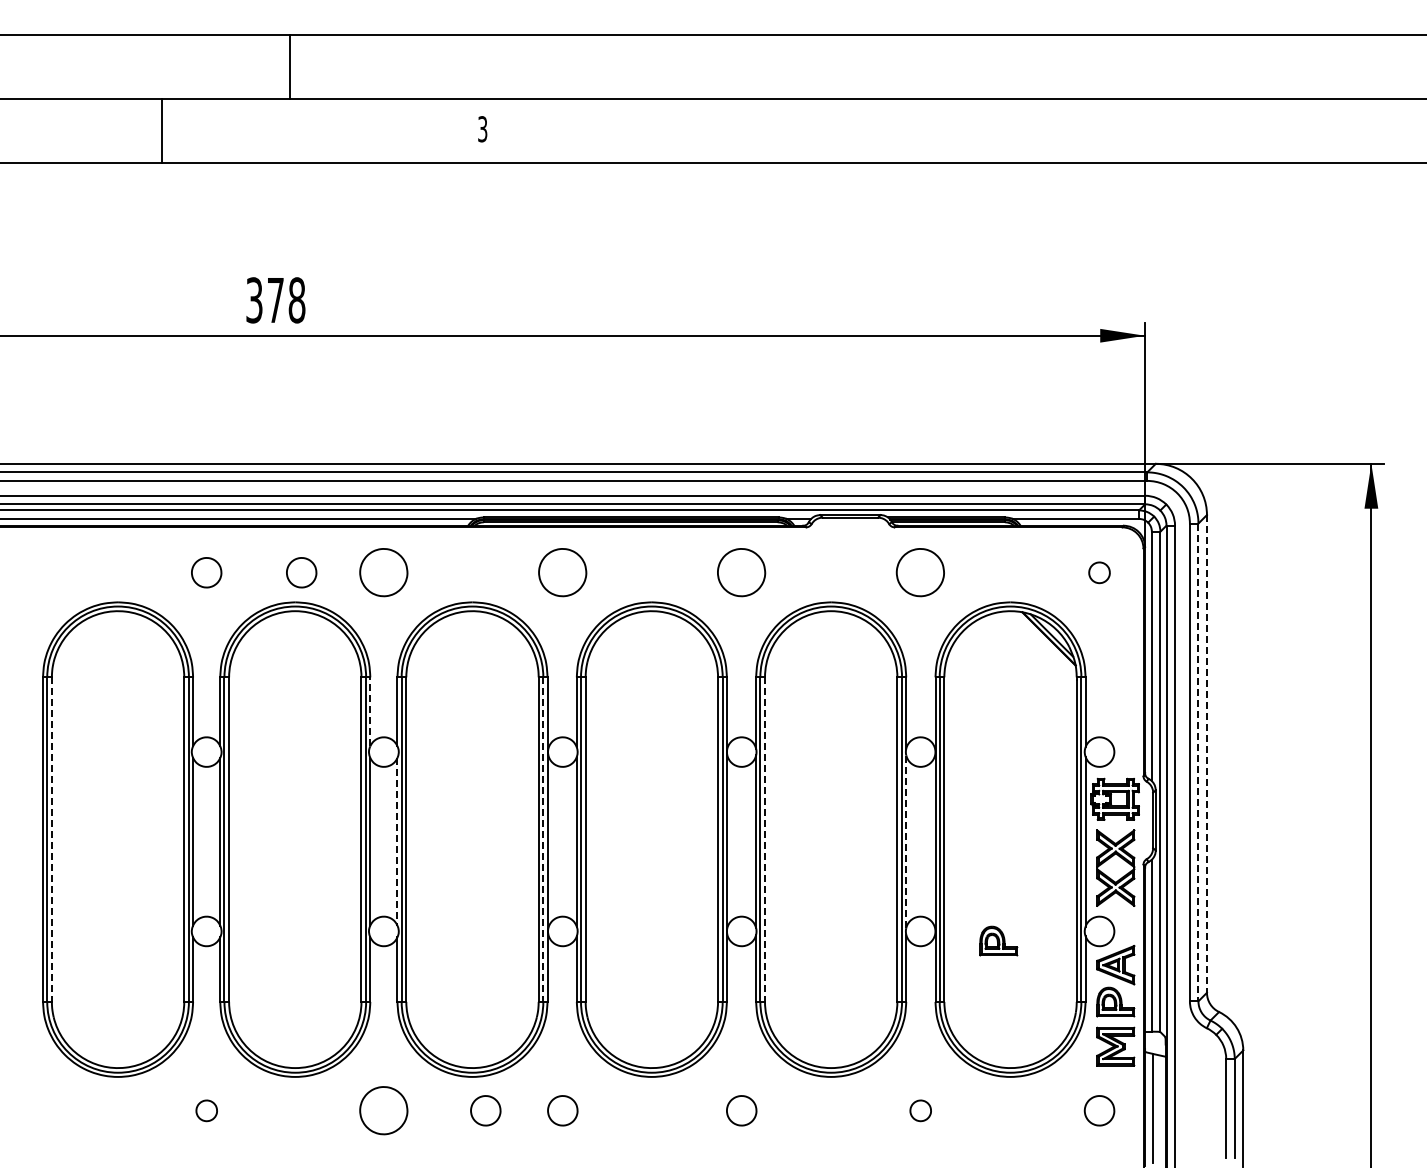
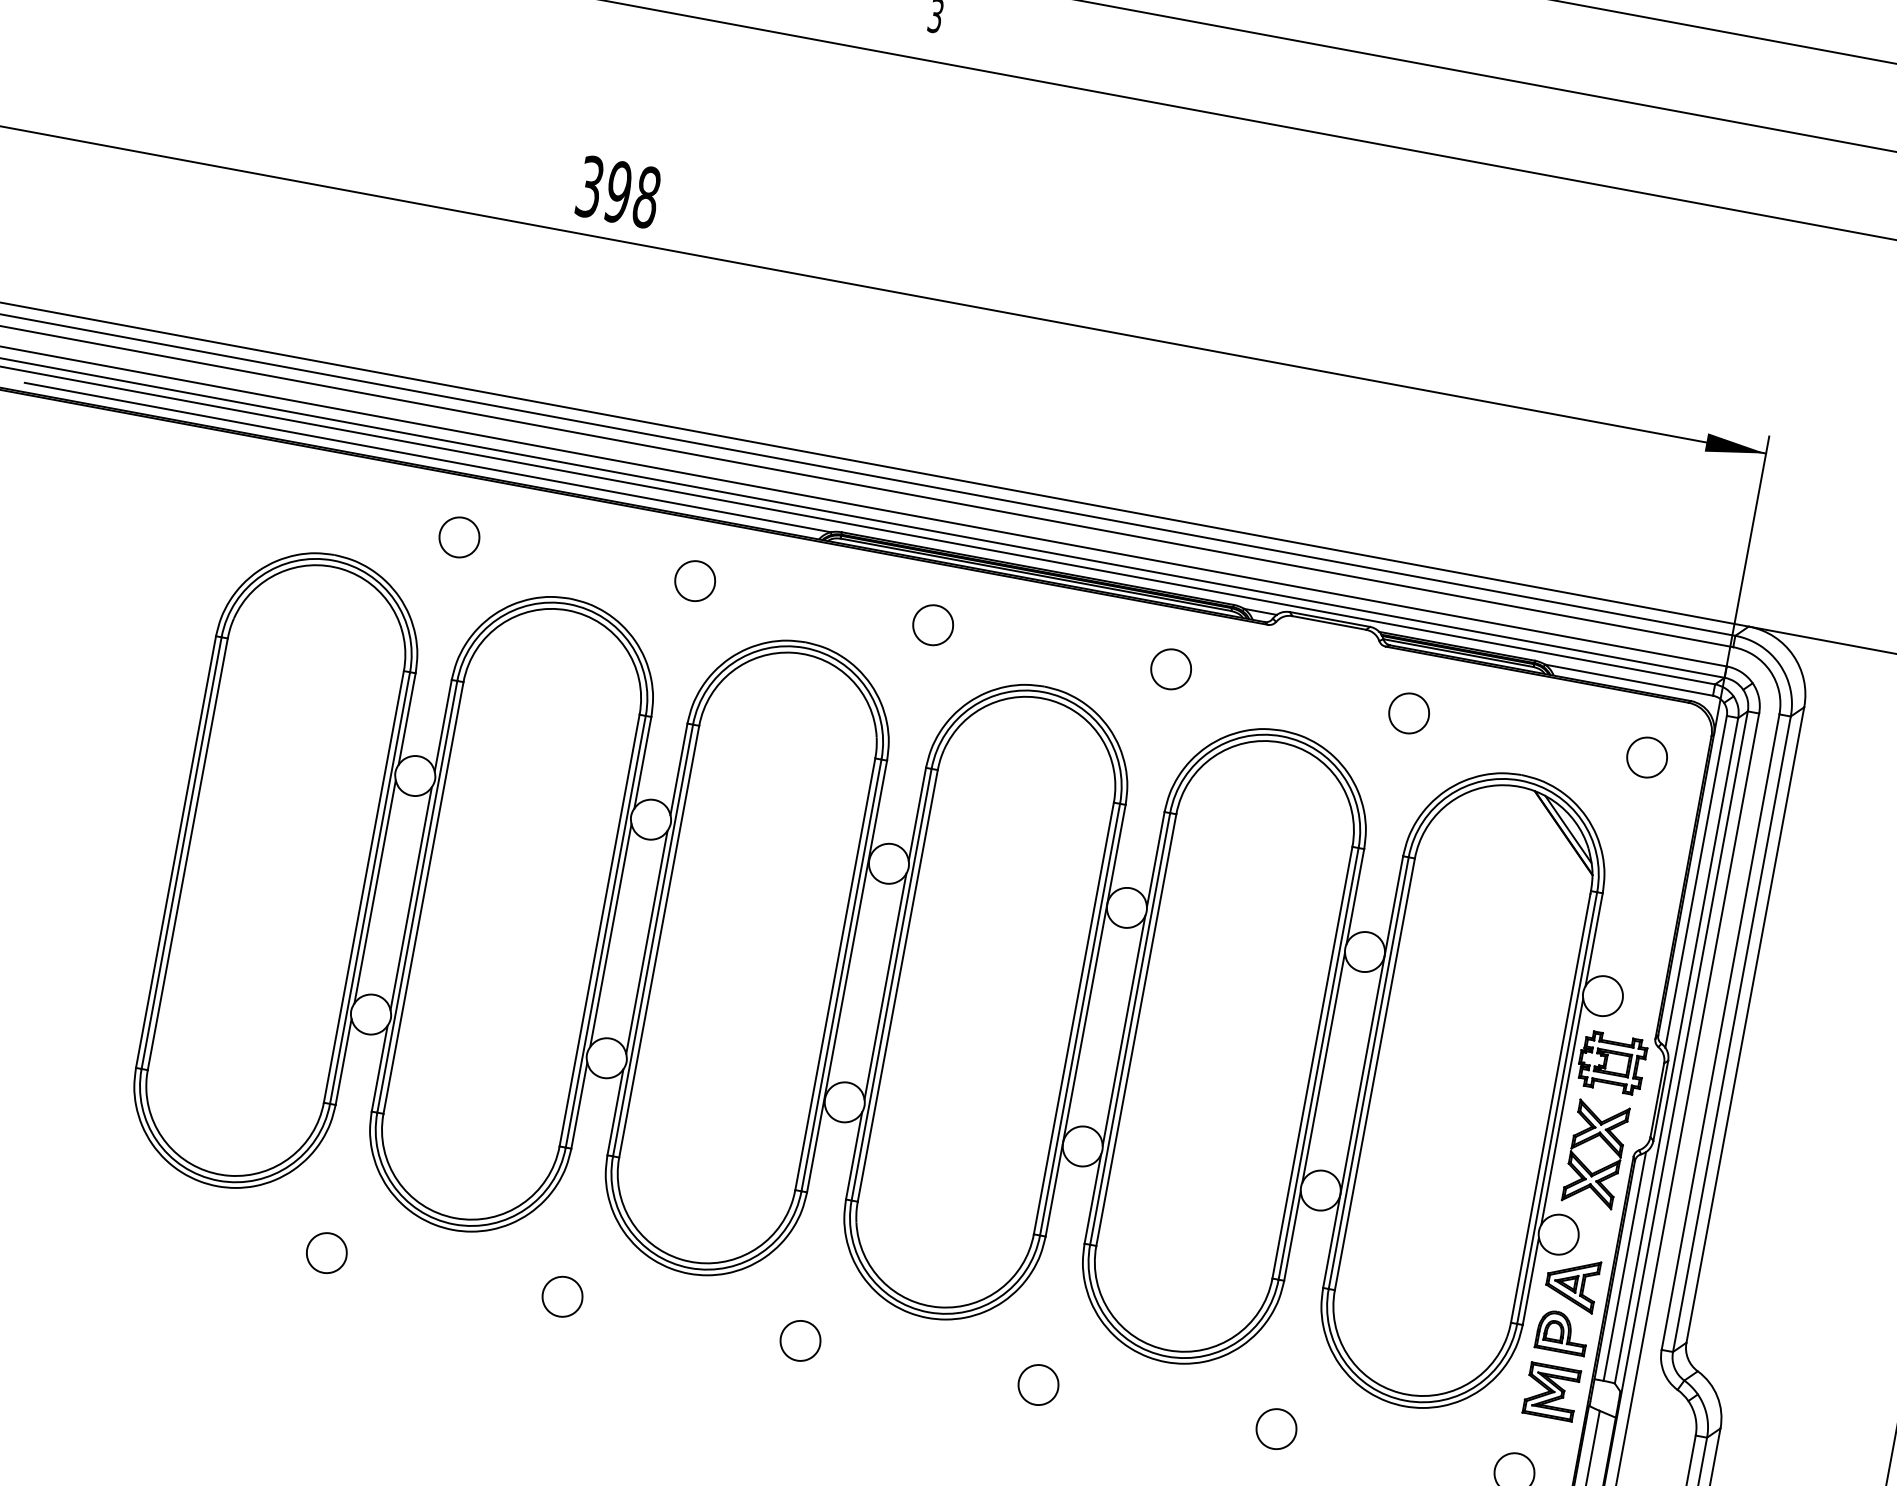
text: (275, 300) -> (618, 192), 378 -> 398
part: (301, 572) -> (585, 560), removed
part: (383, 572) -> (694, 580), size x0.62
part: (562, 572) -> (932, 624), size x0.62
part: (741, 572) -> (1170, 668), size x0.62
part: (920, 572) -> (1409, 713), size x0.62
part: (1099, 572) -> (1647, 757), size x1.43
line: (370, 711) -> (643, 762), dashed -> solid
line: (1206, 753) -> (1744, 1024), dashed -> solid
line: (1198, 762) -> (1731, 1034), dashed -> solid
line: (51, 840) -> (187, 855), dashed -> solid
line: (543, 840) -> (841, 976), dashed -> solid
line: (765, 840) -> (1136, 1031), dashed -> solid
line: (397, 841) -> (647, 941), dashed -> solid
line: (906, 841) -> (1324, 1067), dashed -> solid
part: (998, 940) -> (1422, 1221), removed
part: (206, 1110) -> (326, 1252), size x1.43
part: (383, 1110) -> (562, 1296), size x0.62
part: (485, 1110) -> (697, 1321), removed
part: (920, 1110) -> (1276, 1428), size x1.43

